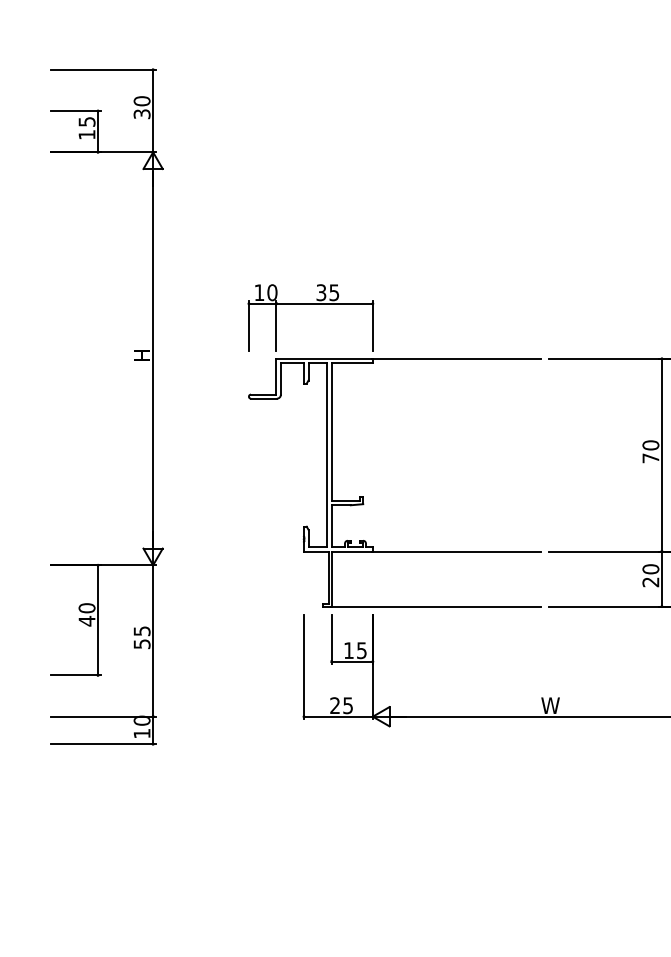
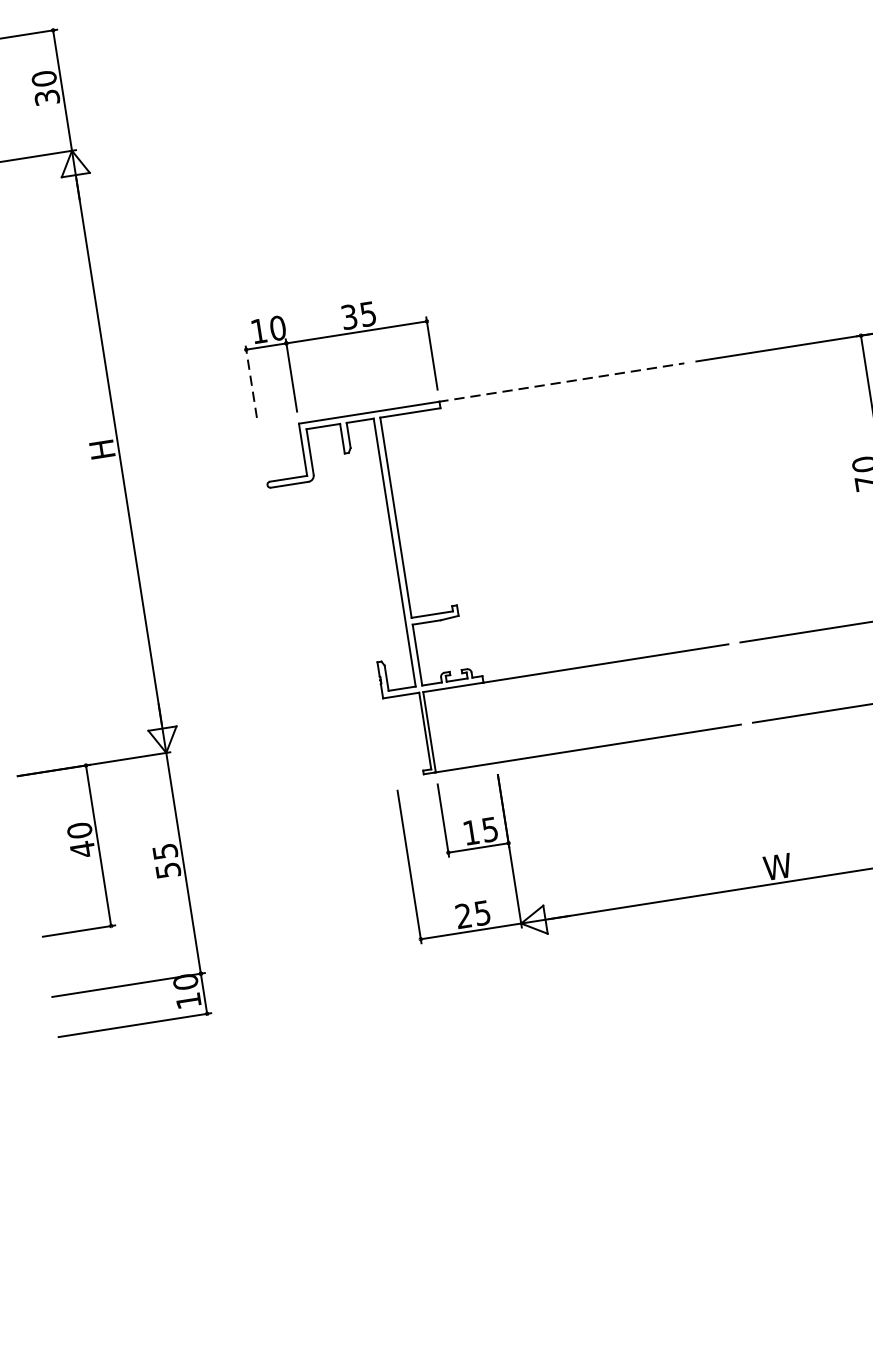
line: (248, 325) -> (250, 381), solid -> dashed
line: (456, 358) -> (561, 382), solid -> dashed

